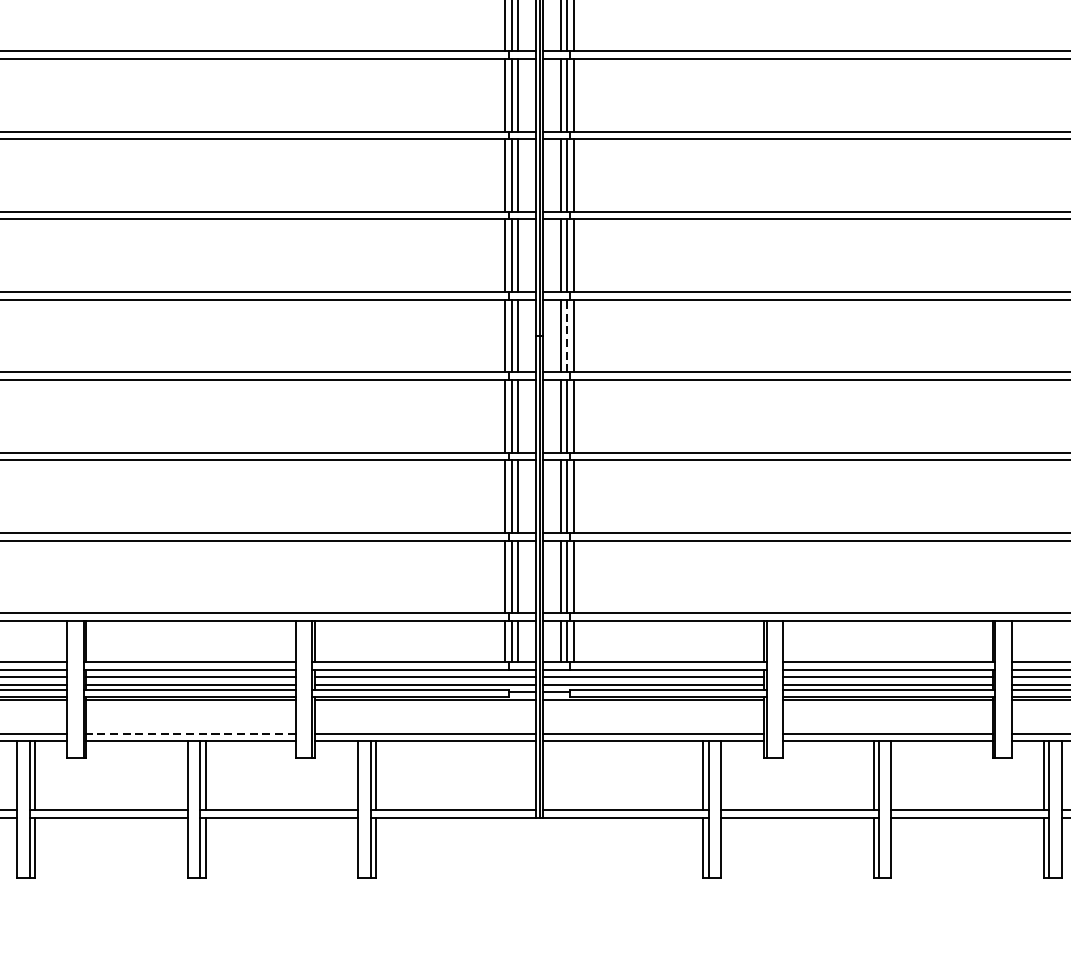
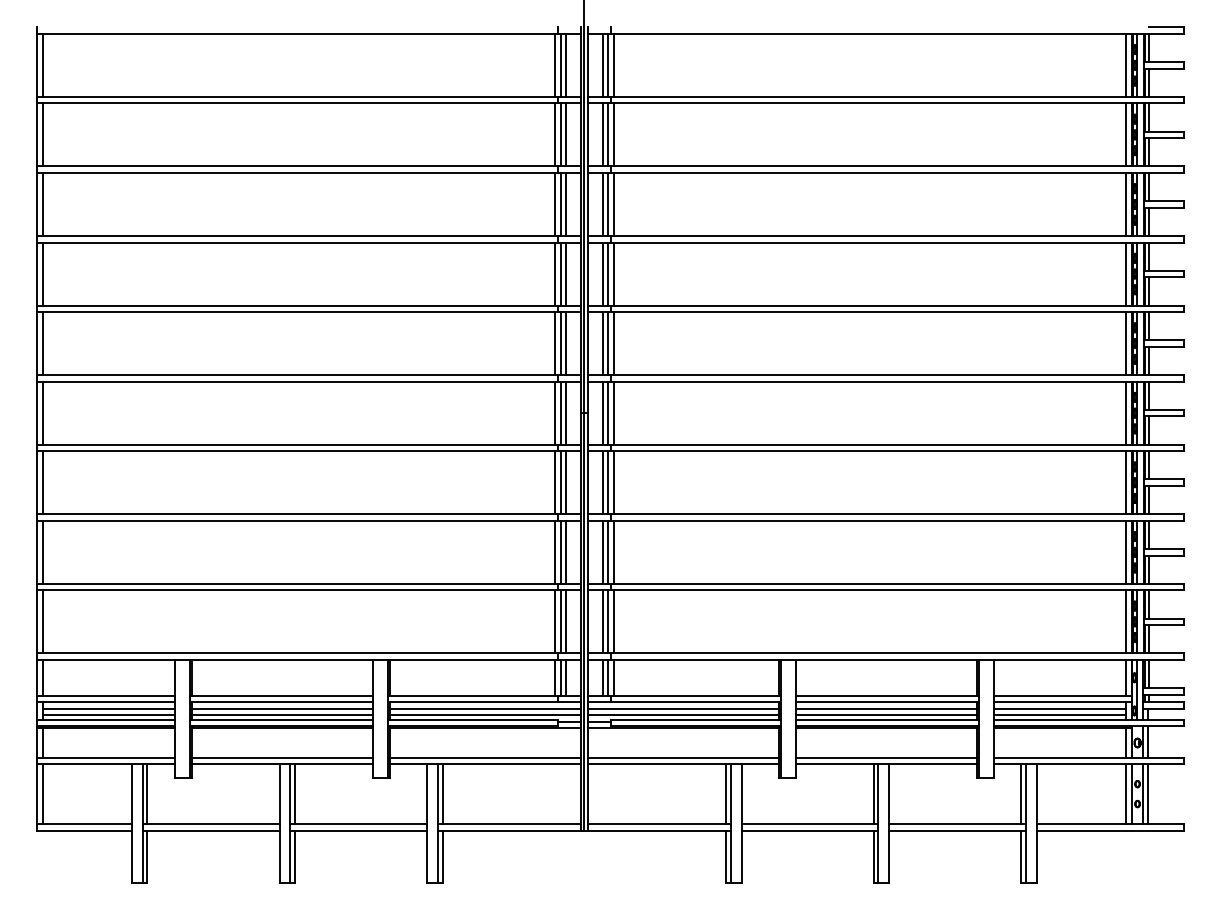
line: (567, 336) -> (608, 413), dashed -> solid
line: (191, 733) -> (282, 757), dashed -> solid

